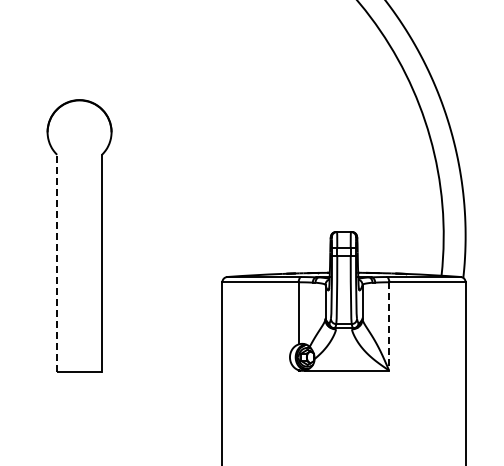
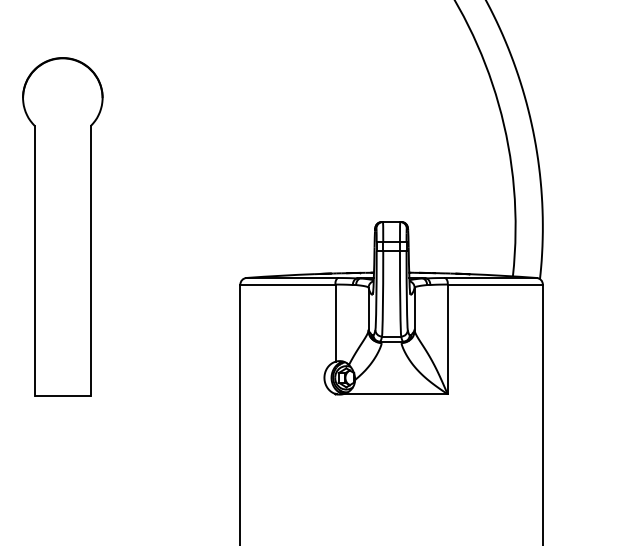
line: (57, 262) -> (35, 259), dashed -> solid
line: (389, 326) -> (448, 339), dashed -> solid

